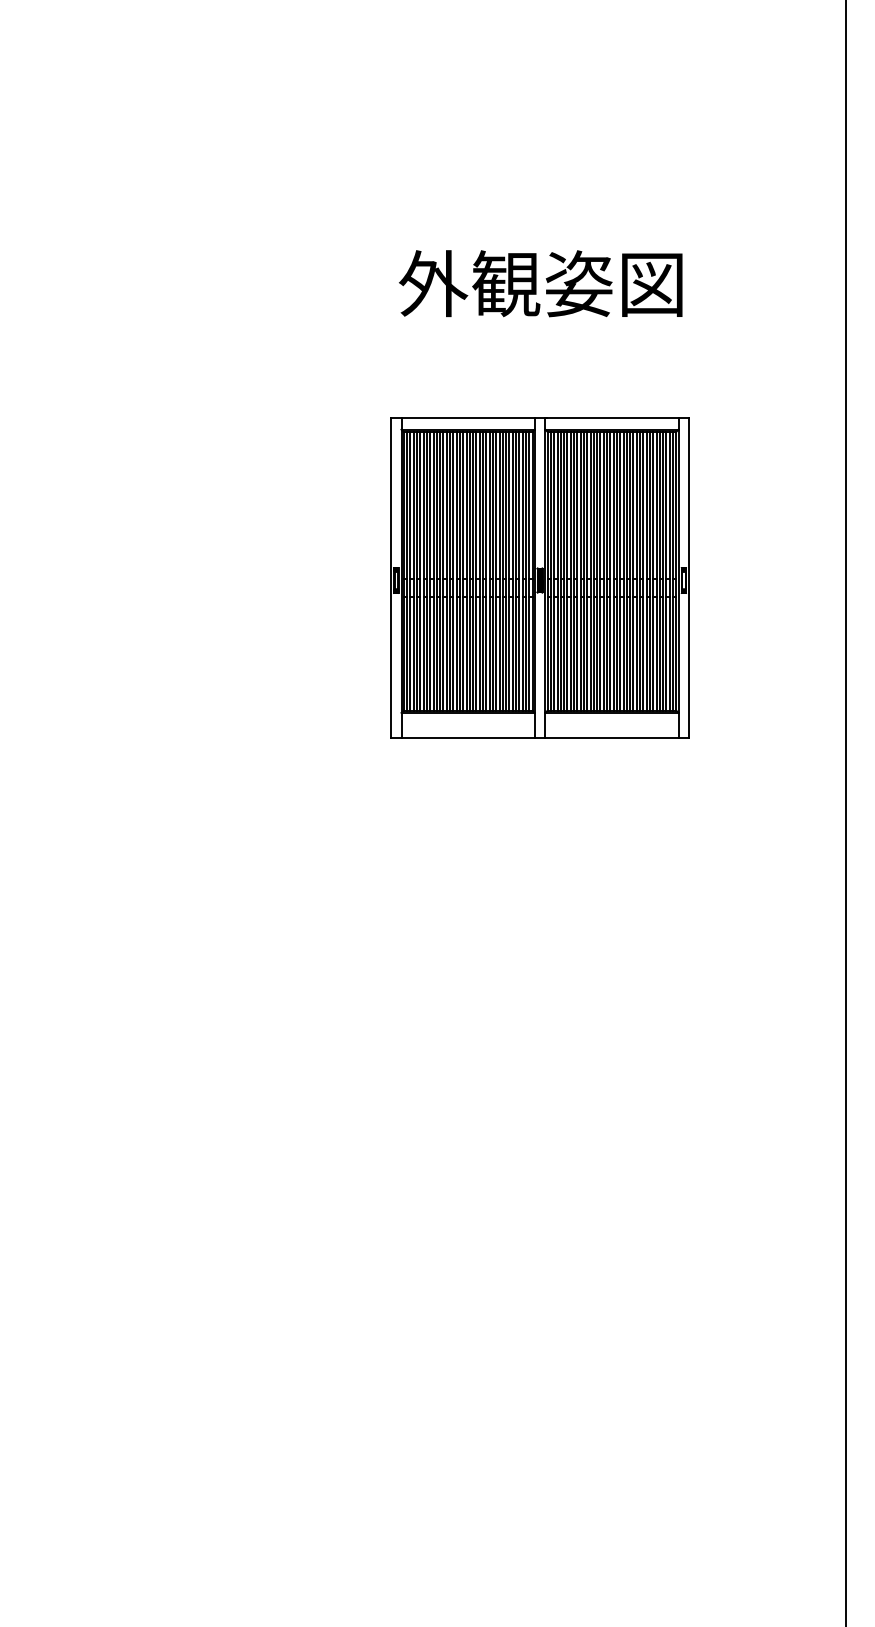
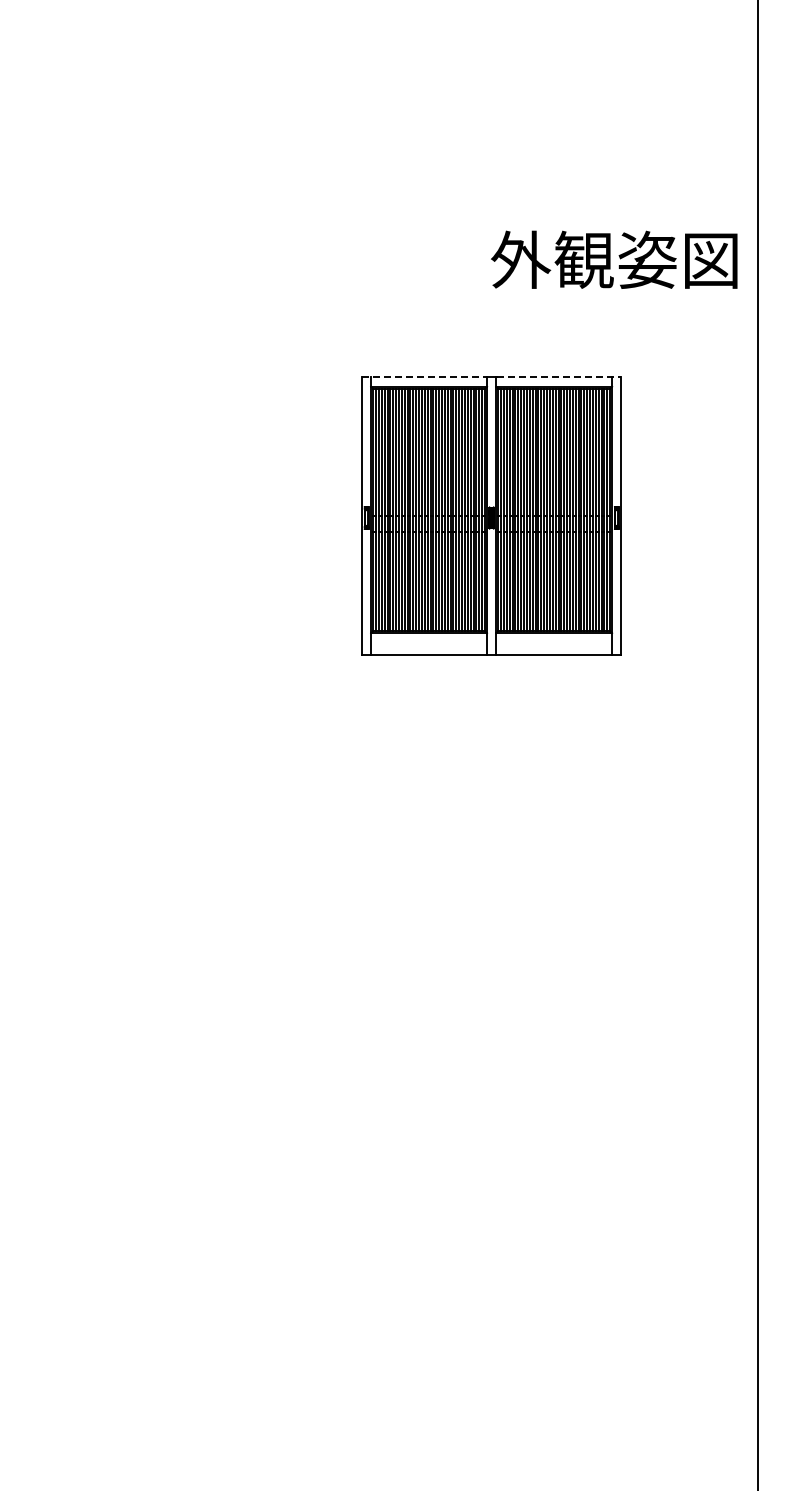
text: (541, 283) -> (614, 259), moved
line: (462, 418) -> (424, 377), solid -> dashed
line: (618, 418) -> (559, 377), solid -> dashed

